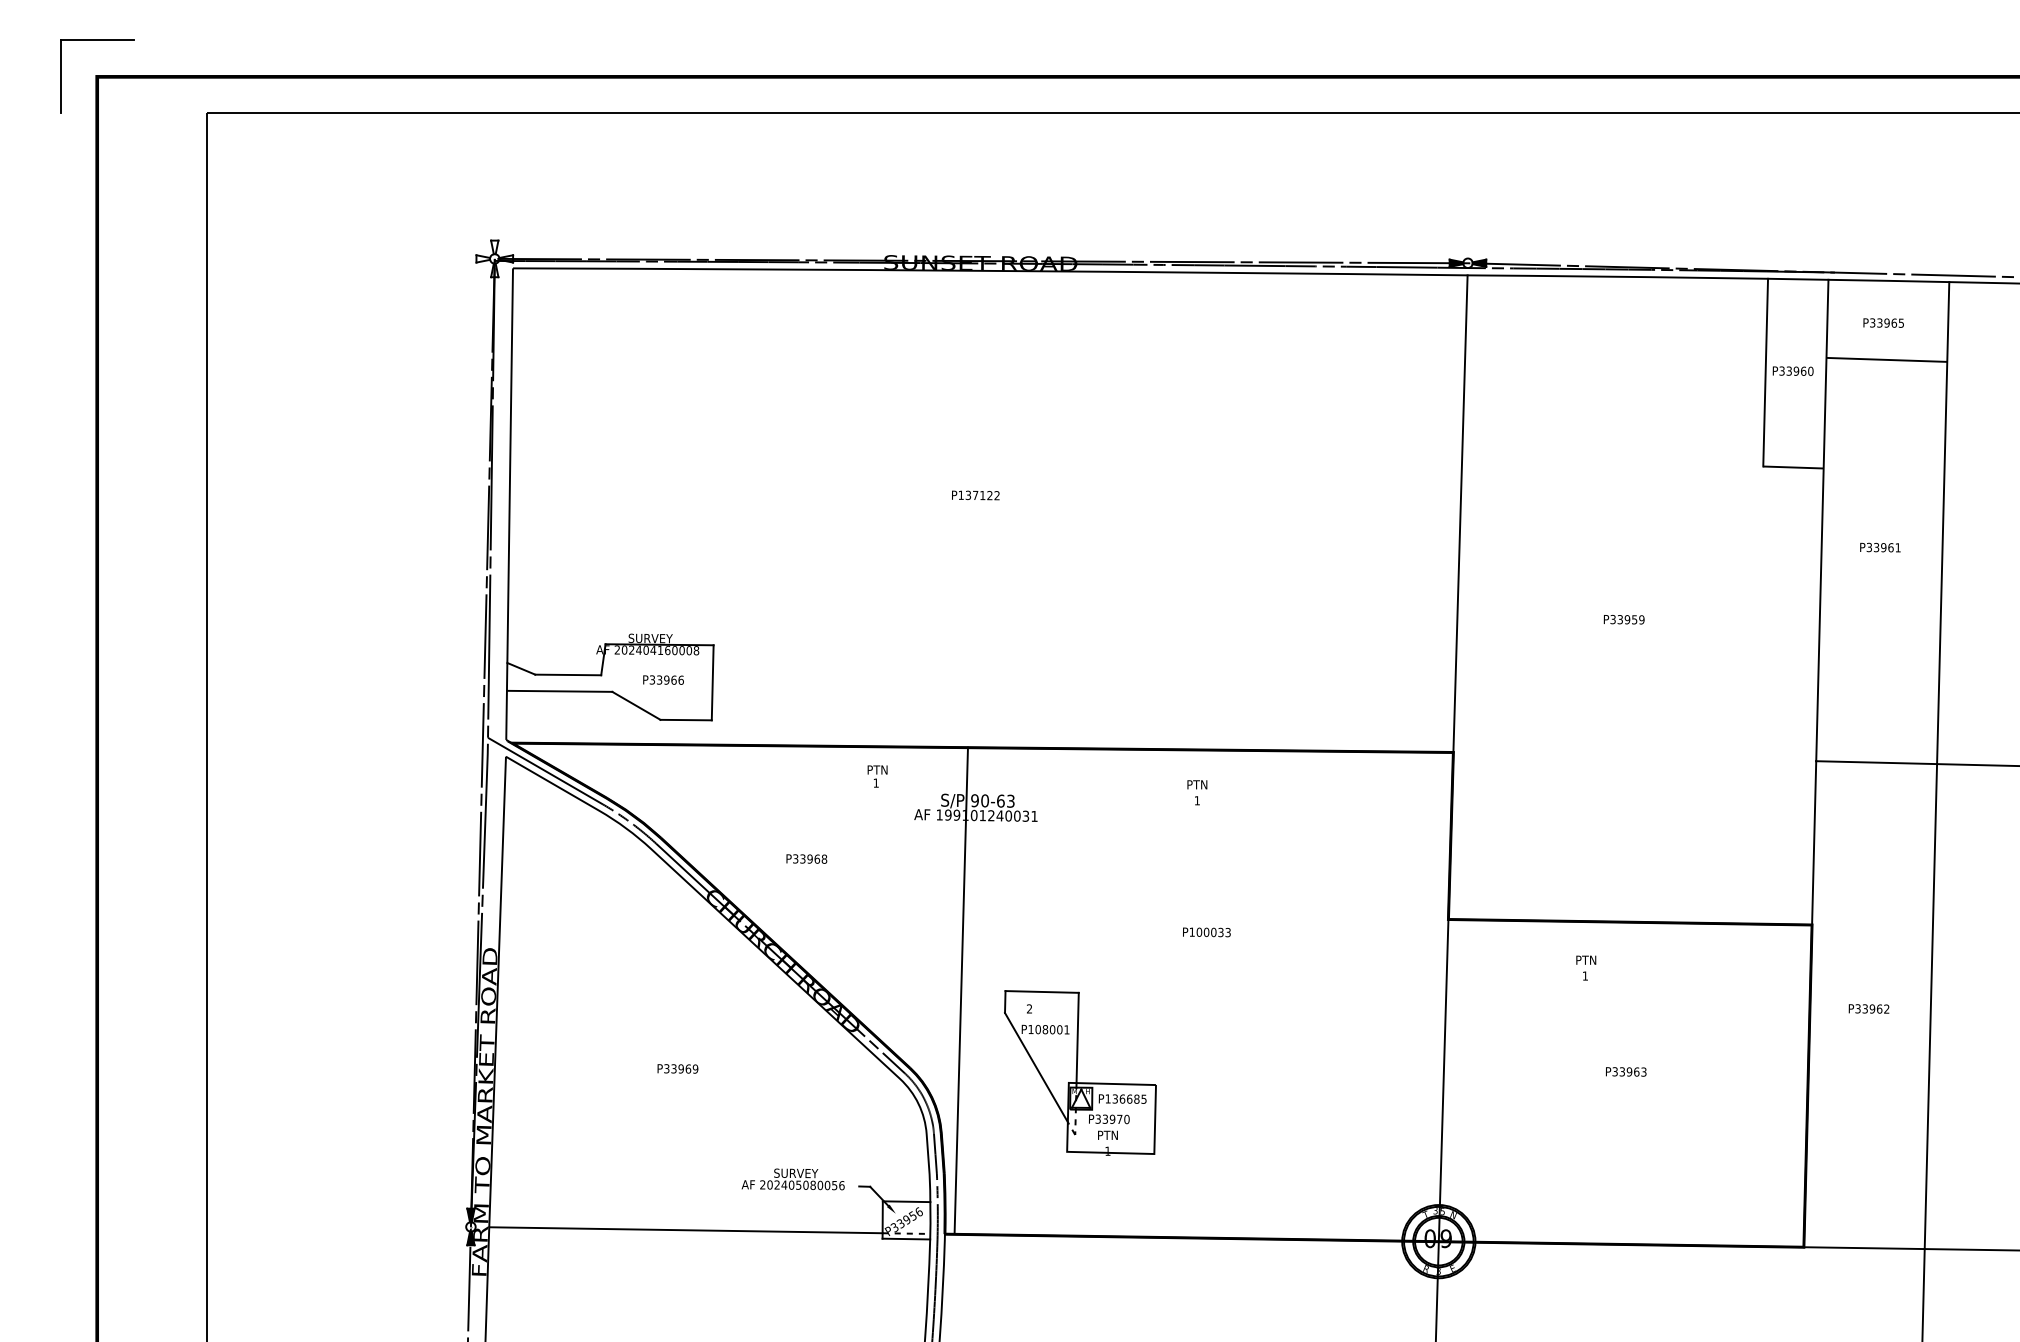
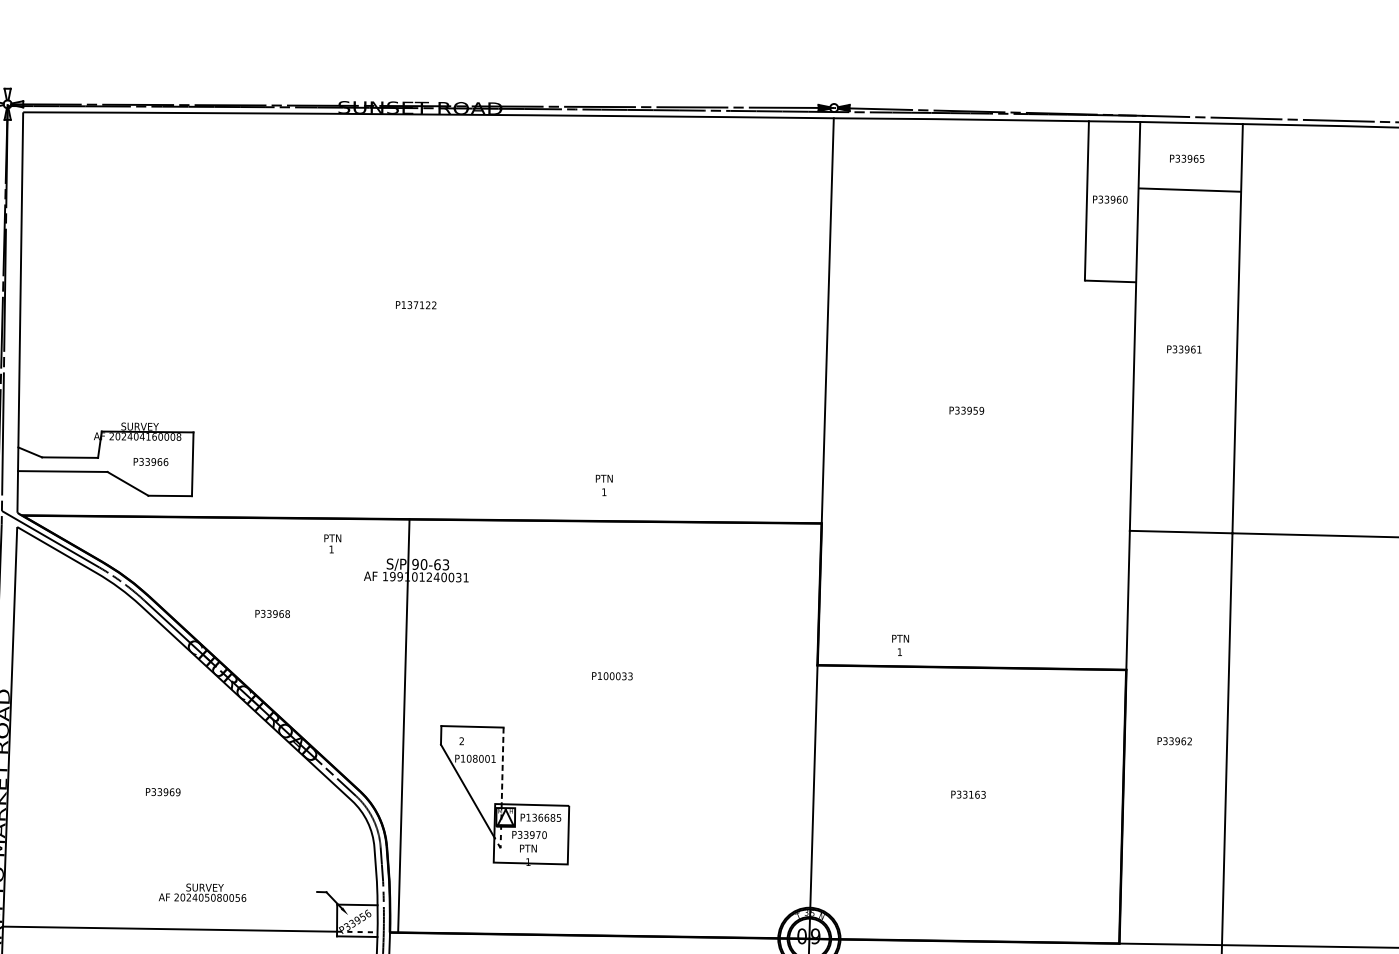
text: (1197, 792) -> (604, 485), moved
text: (1586, 967) -> (900, 644), moved
line: (1077, 1038) -> (502, 766), solid -> dashed
text: (1629, 1071) -> (971, 794), P33963 -> P33163
text: (792, 1179) -> (201, 892), moved

